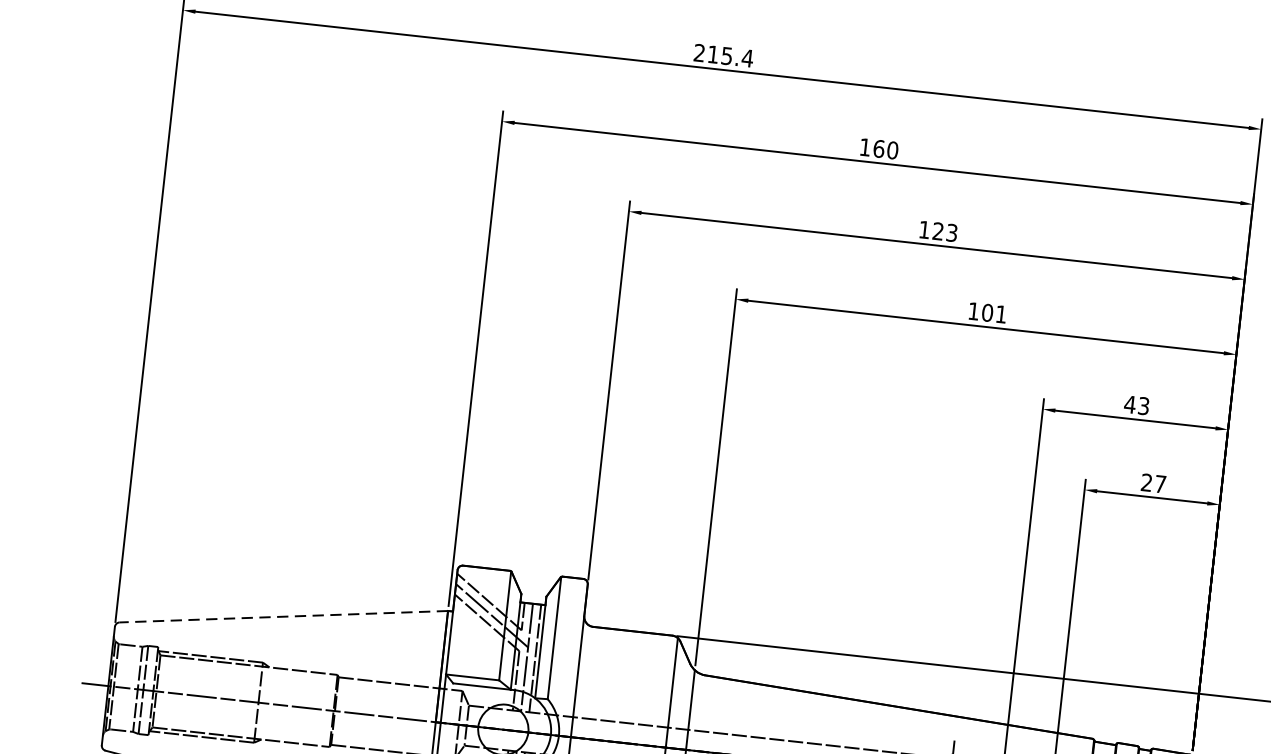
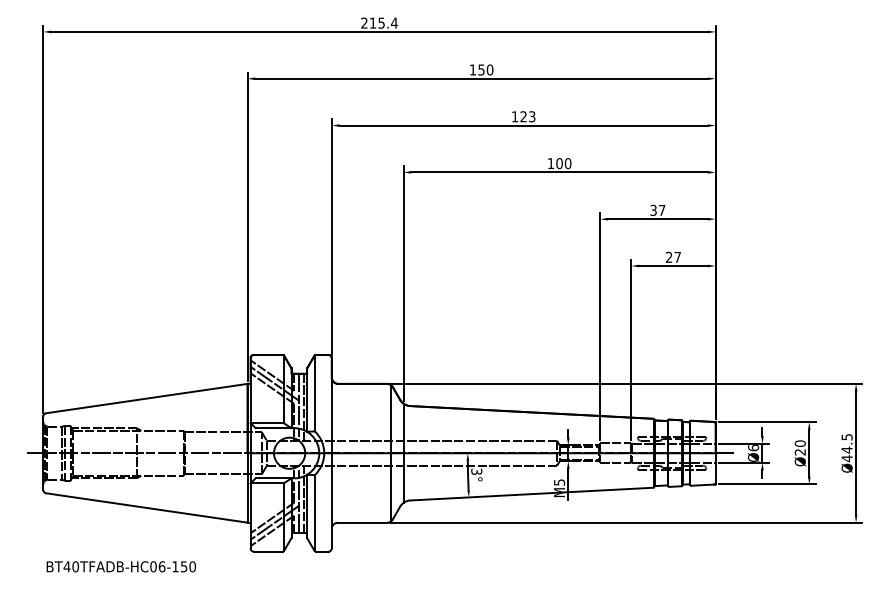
text: (879, 148) -> (481, 69), 160 -> 150
text: (1000, 314) -> (567, 163), 101 -> 100
text: (1136, 403) -> (657, 209), 43 -> 37
line: (283, 616) -> (146, 398), dashed -> solid

